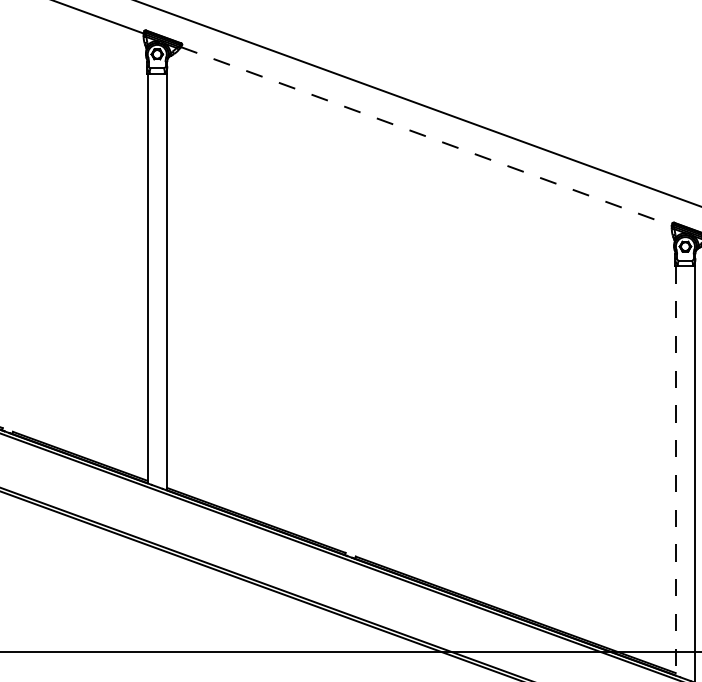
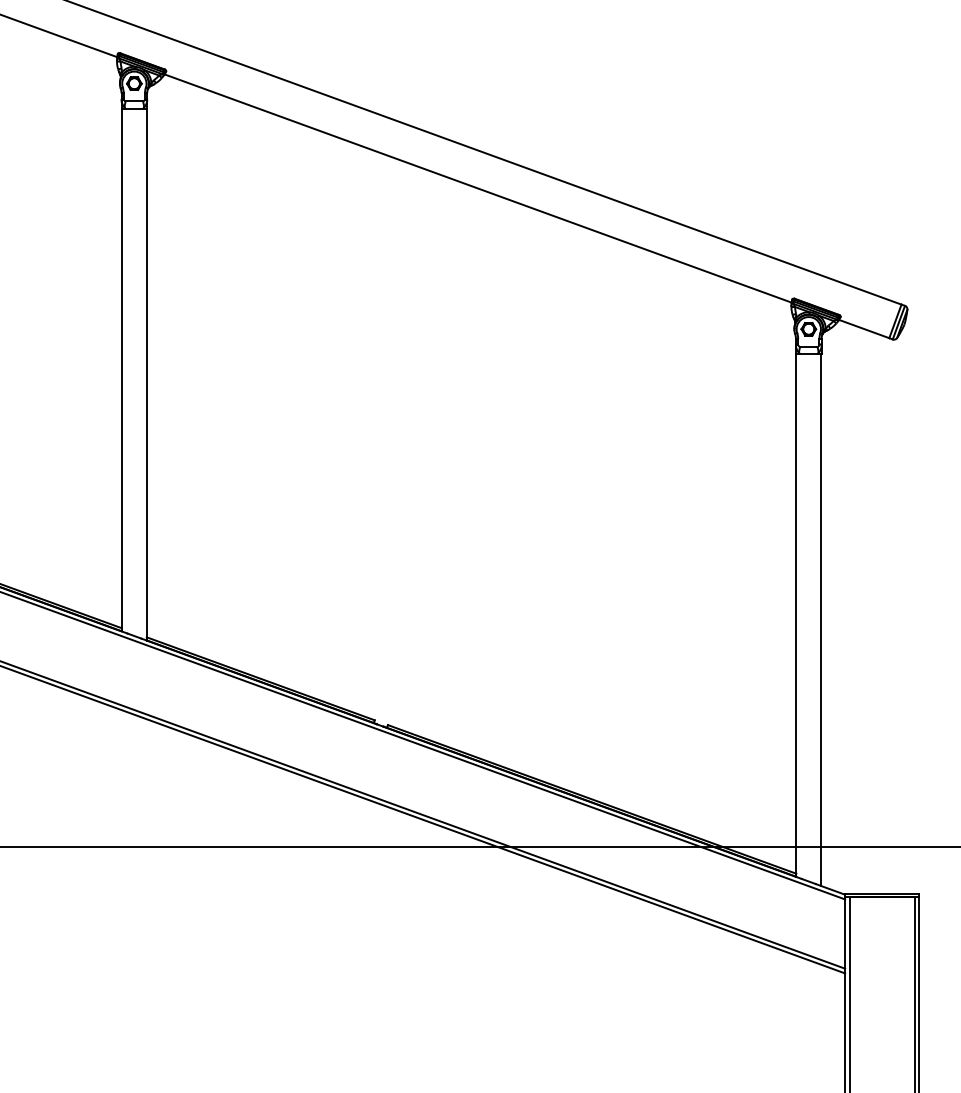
line: (426, 136) -> (478, 188), dashed -> solid
line: (675, 471) -> (796, 616), dashed -> solid

